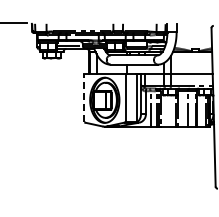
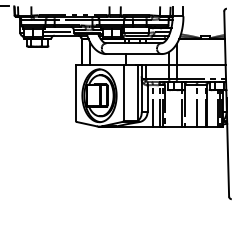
line: (84, 97) -> (75, 92), dashed -> solid

